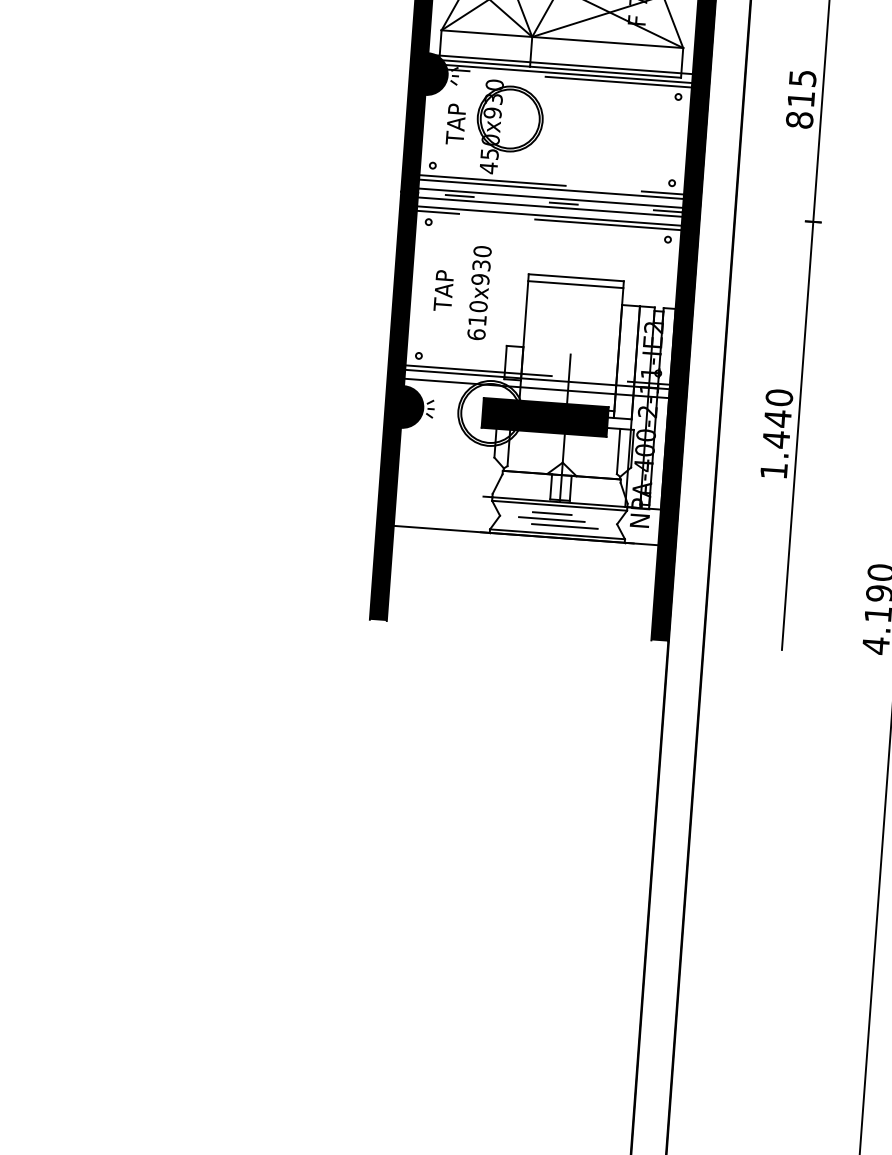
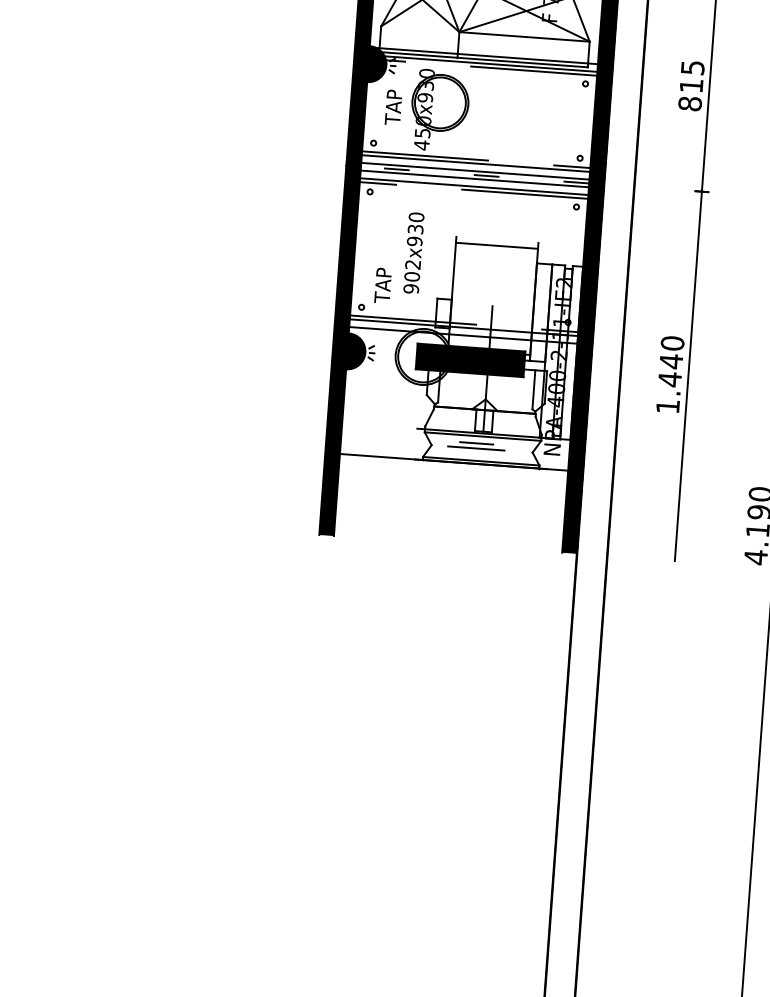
line: (486, 33) -> (419, 29), removed
line: (575, 277) -> (496, 239), removed
text: (443, 290) -> (382, 285), moved
text: (477, 320) -> (412, 276), 610x930 -> 902x930
line: (564, 526) -> (487, 454), removed

